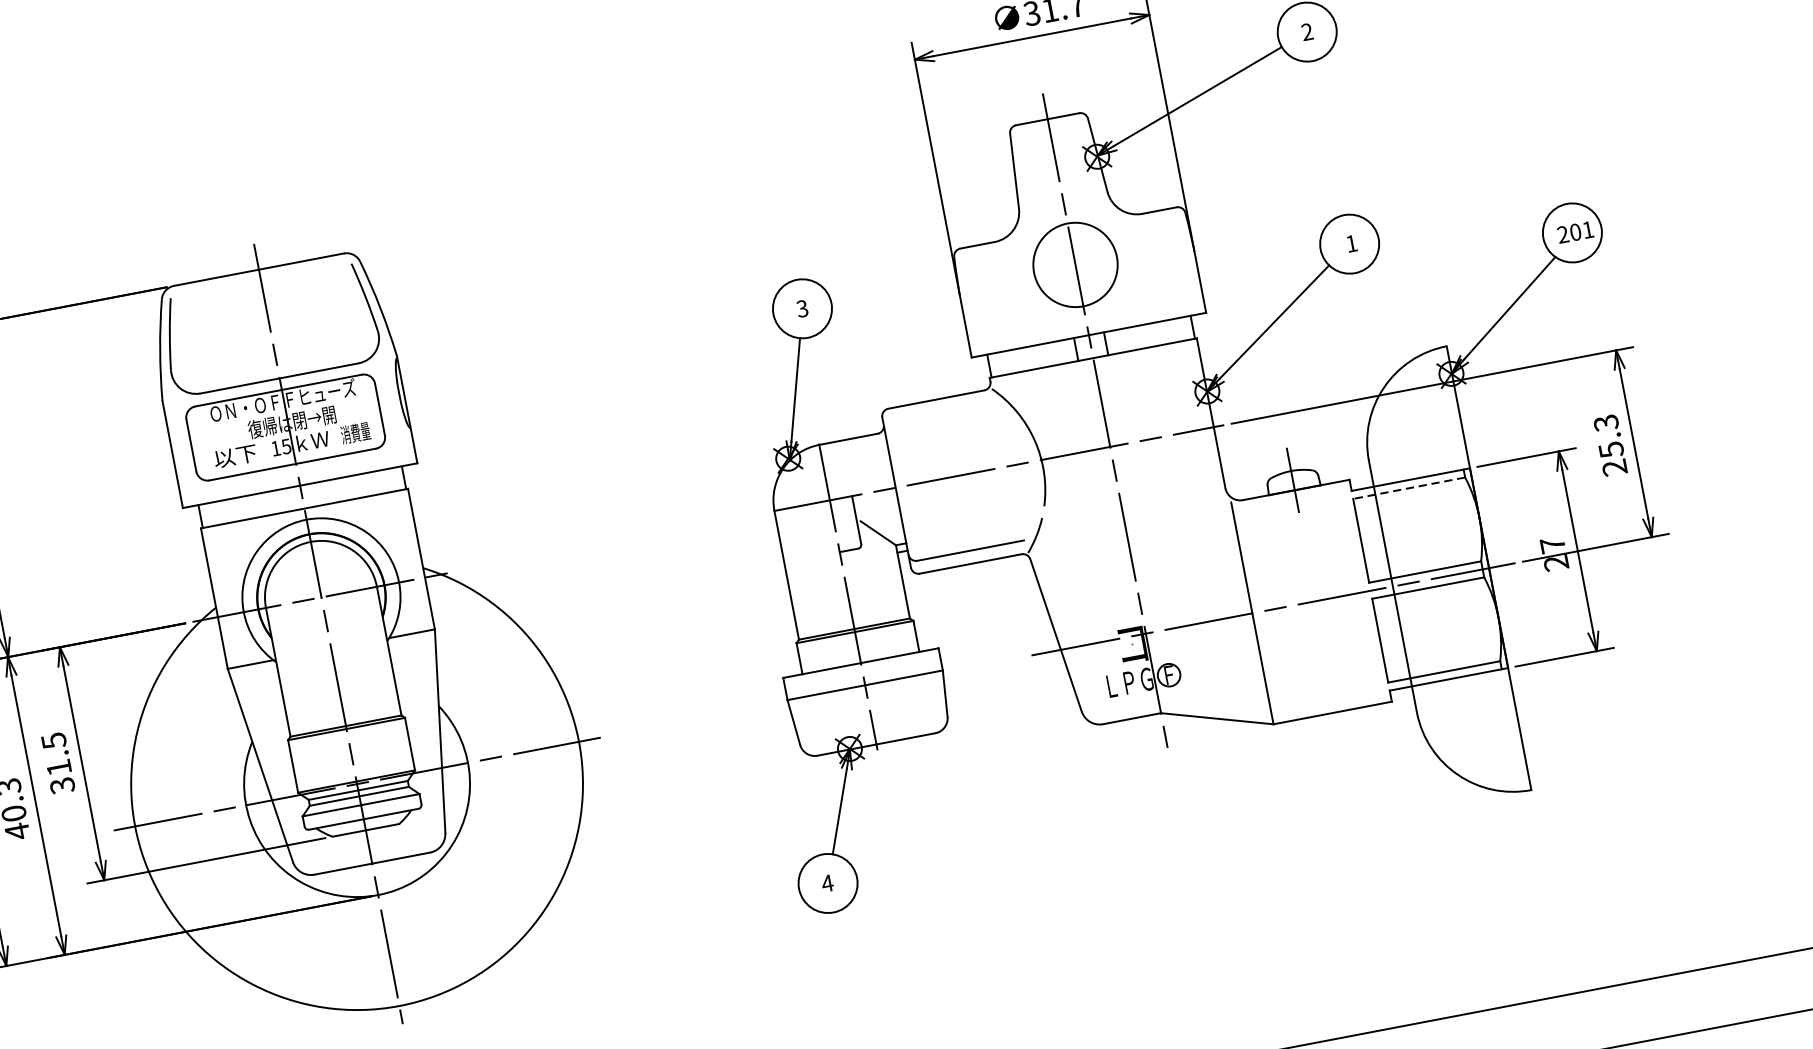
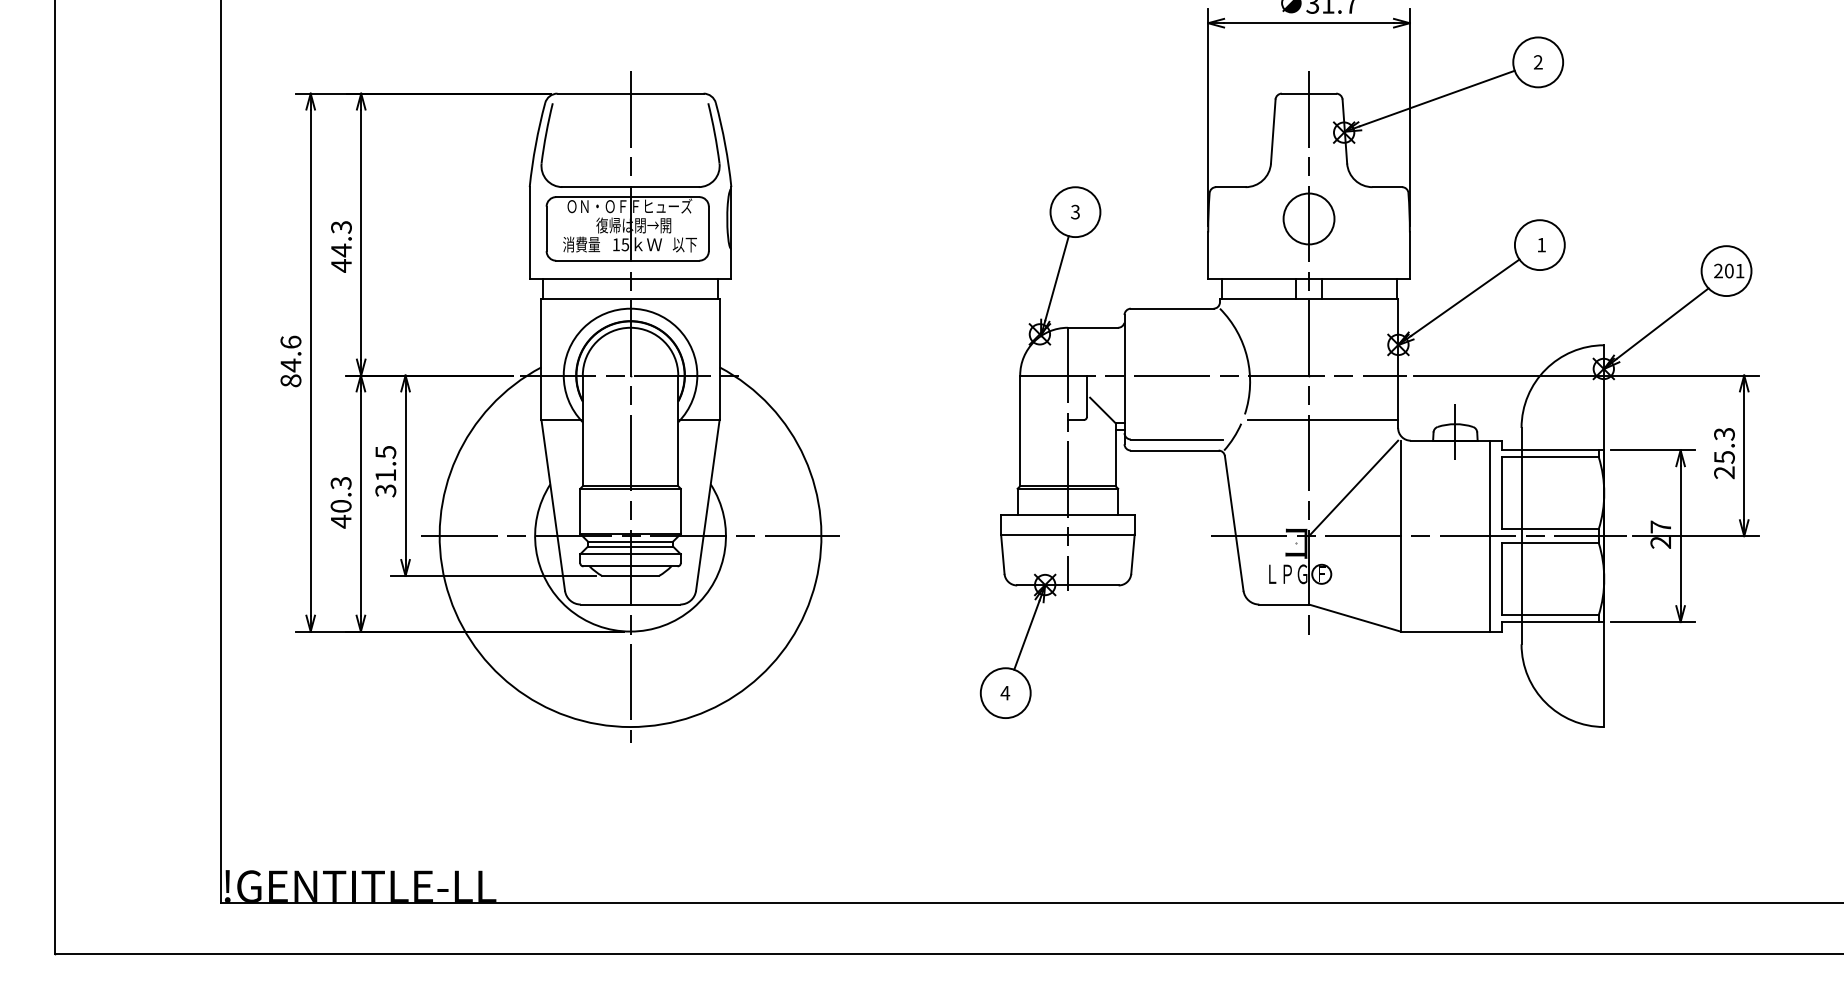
circle: (1074, 264) -> (1308, 218), size x0.71
text: (355, 433) -> (684, 244), 消費量 -> 以下
text: (235, 455) -> (581, 244), 以下 -> 消費量
line: (1409, 488) -> (1550, 457), dashed -> solid
line: (1135, 496) -> (1322, 420), added
line: (1186, 568) -> (1353, 488), added
line: (1355, 592) -> (1489, 535), added

